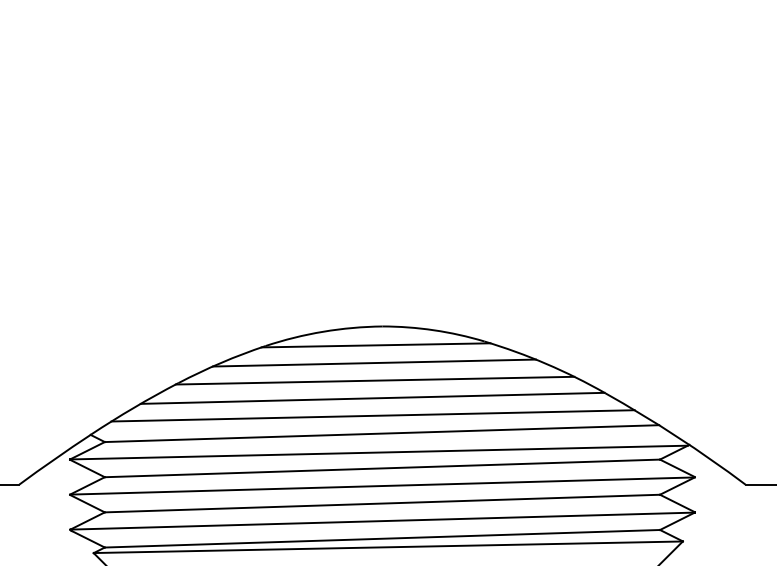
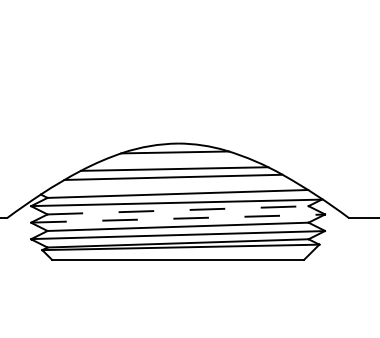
line: (374, 362) -> (174, 160), removed
line: (372, 415) -> (173, 185), removed
line: (383, 468) -> (178, 210), solid -> dashed
line: (383, 485) -> (178, 218), solid -> dashed

